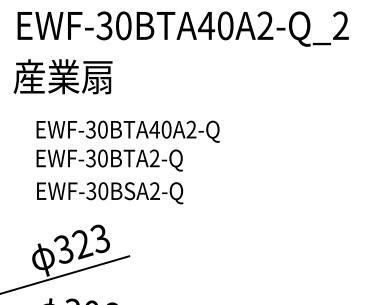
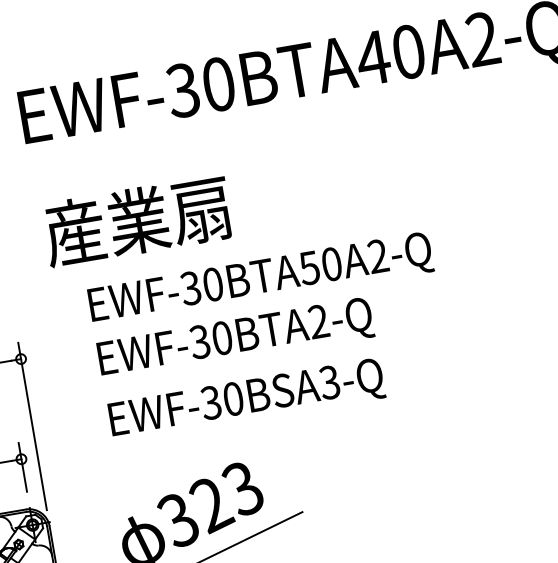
text: (62, 76) -> (136, 220), moved
text: (154, 129) -> (309, 267), EWF-30BTA40A2-Q -> EWF-30BTA50A2-Q
text: (154, 191) -> (328, 383), EWF-30BSA2-Q -> EWF-30BSA3-Q

